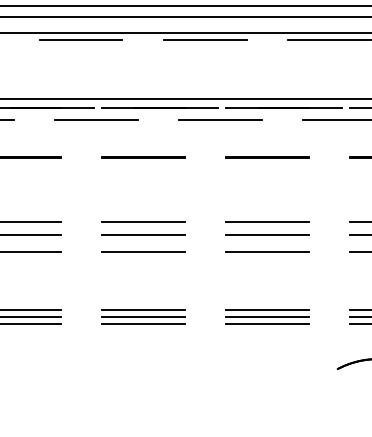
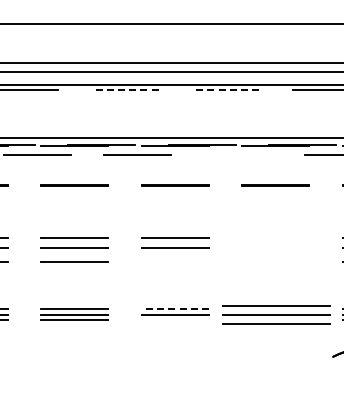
line: (80, 40) -> (124, 90), solid -> dashed
line: (204, 40) -> (225, 90), solid -> dashed
line: (221, 119) -> (238, 154), removed
line: (266, 221) -> (275, 237), removed
line: (266, 235) -> (275, 248), removed
line: (142, 251) -> (174, 261), removed
line: (266, 251) -> (275, 261), removed
line: (143, 310) -> (175, 309), solid -> dashed
part: (266, 316) -> (275, 314), size x1.6
line: (142, 324) -> (174, 320), removed

